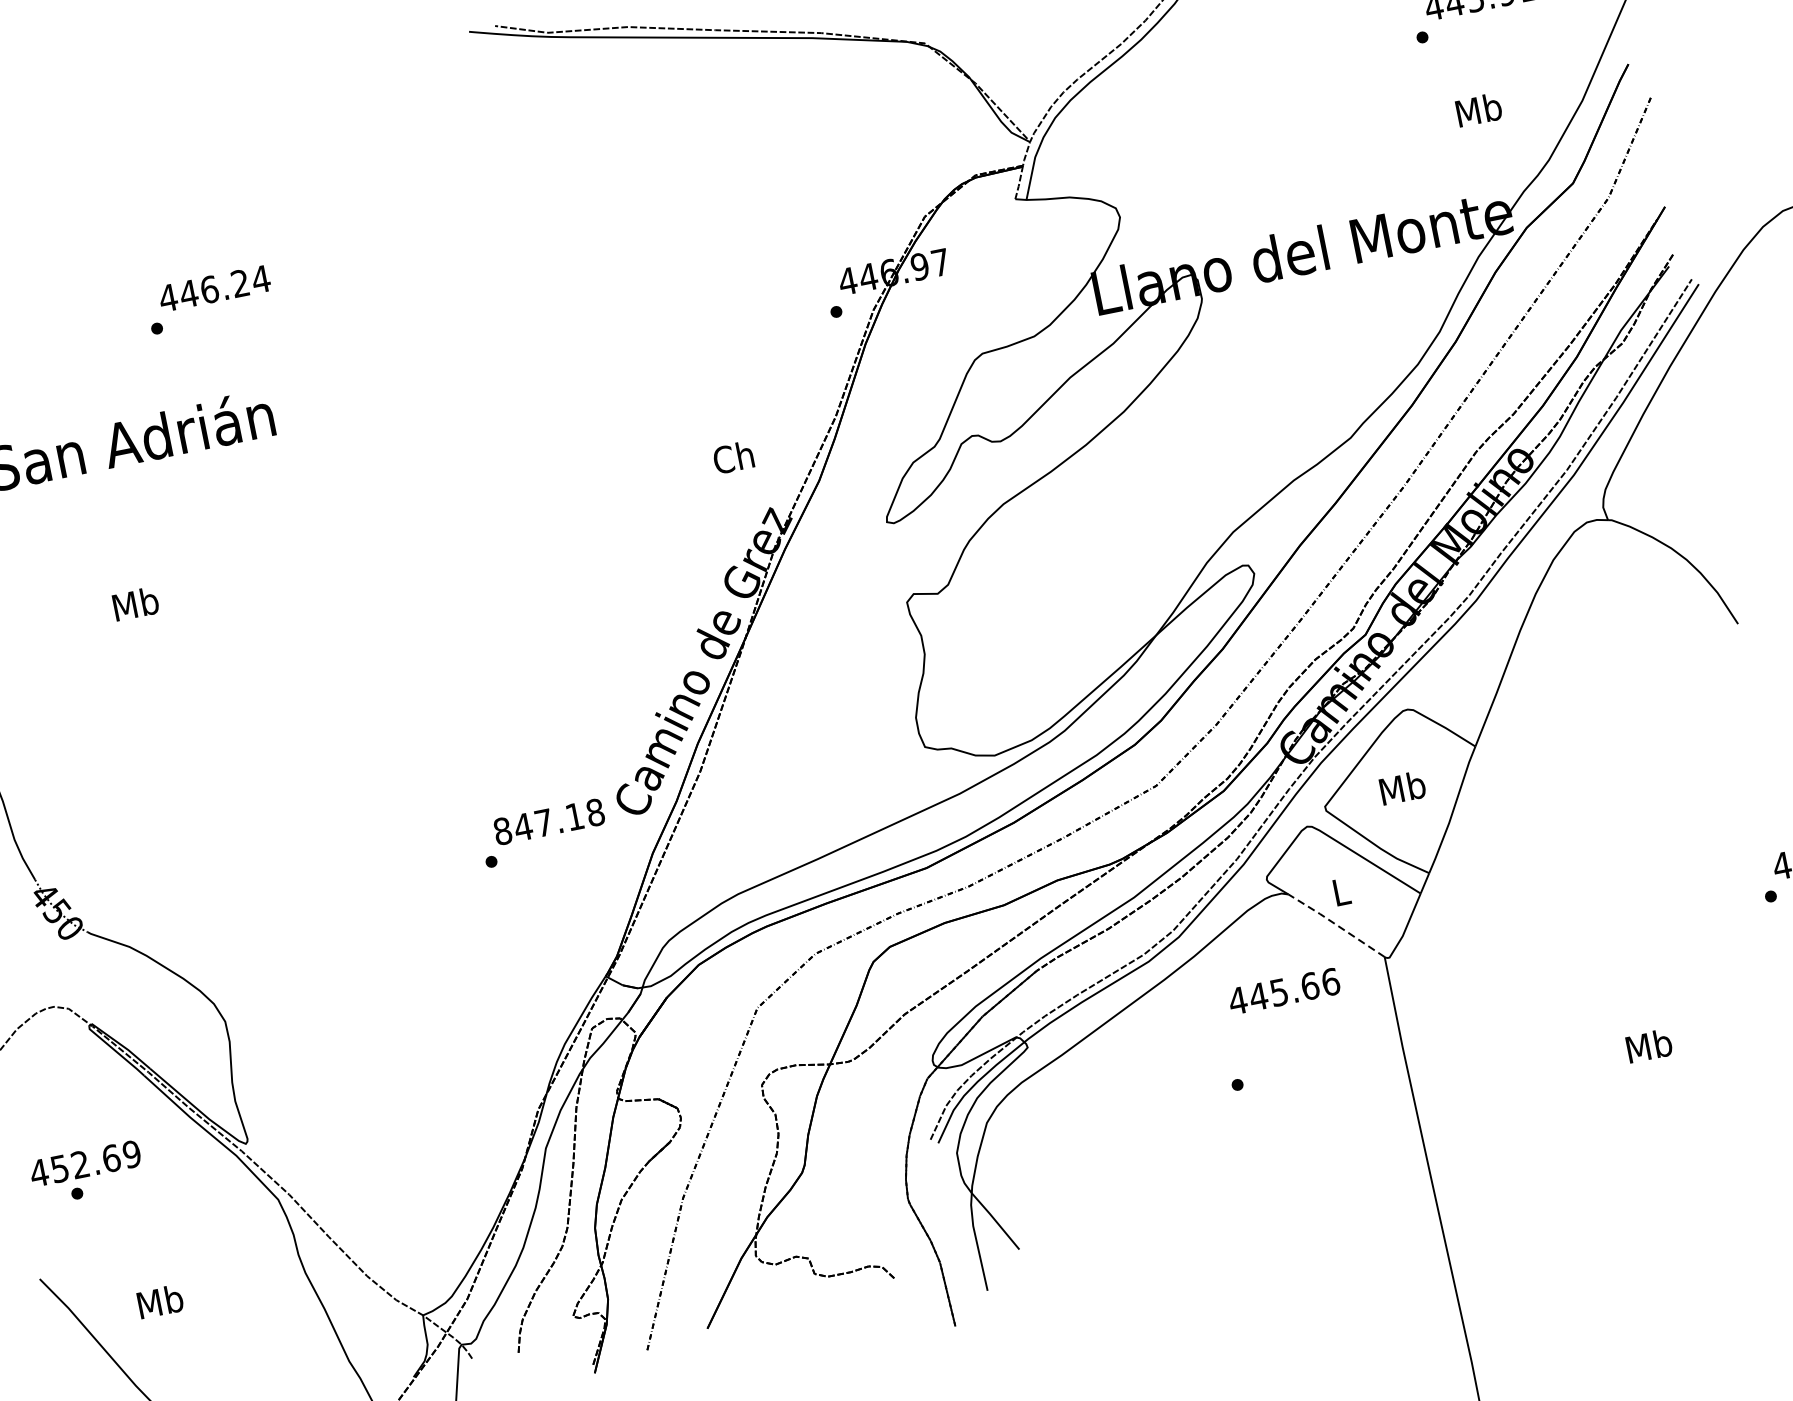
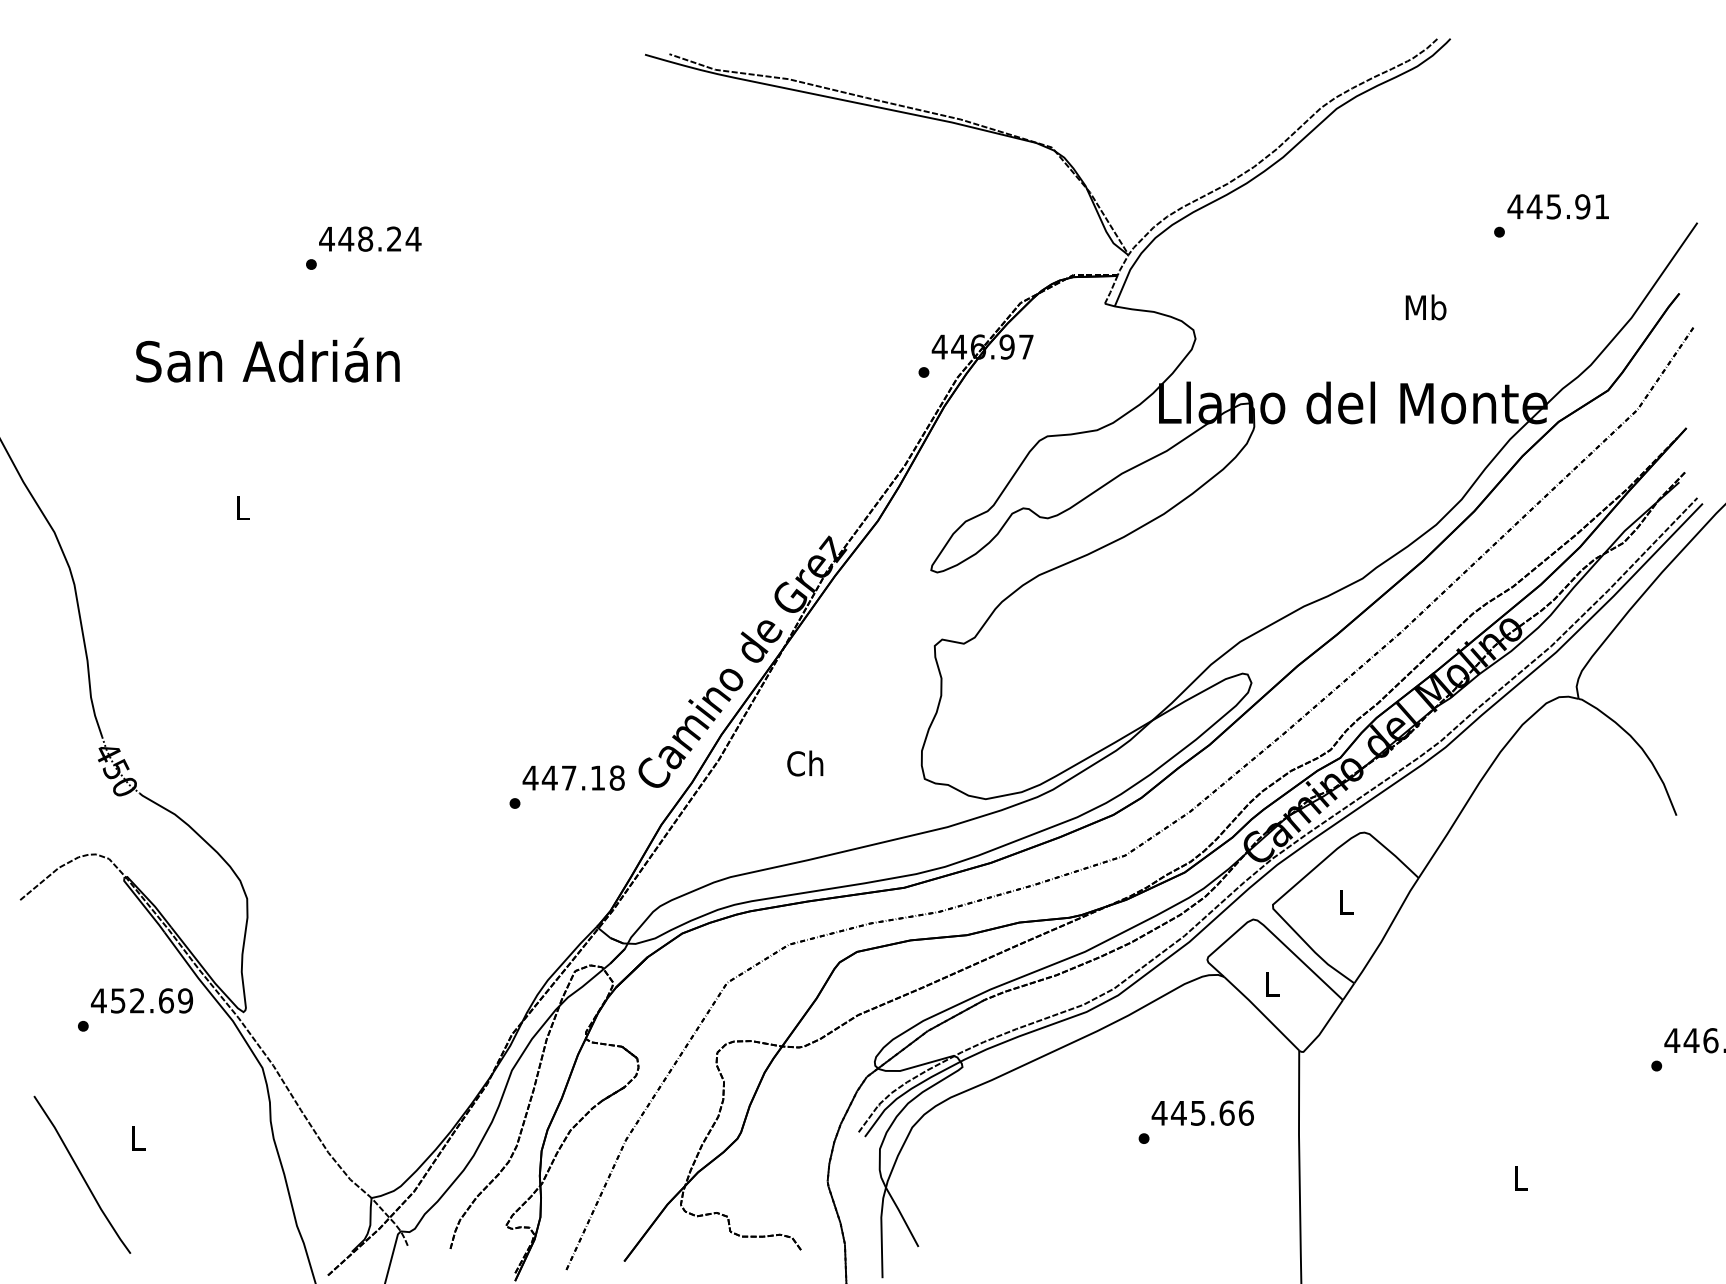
text: (1478, 110) -> (1425, 307), moved
text: (209, 289) -> (365, 238), 446.24 -> 448.24
text: (733, 457) -> (805, 763), moved
text: (135, 603) -> (242, 507), Mb -> L
text: (1402, 788) -> (1345, 902), Mb -> L
text: (502, 830) -> (530, 777), 847.18 -> 447.18
line: (1336, 924) -> (1261, 1012), dashed -> solid
text: (1283, 990) -> (1202, 1112), moved
text: (1649, 1046) -> (1520, 1178), Mb -> L
text: (84, 1163) -> (141, 1000), moved
text: (160, 1301) -> (138, 1138), Mb -> L

